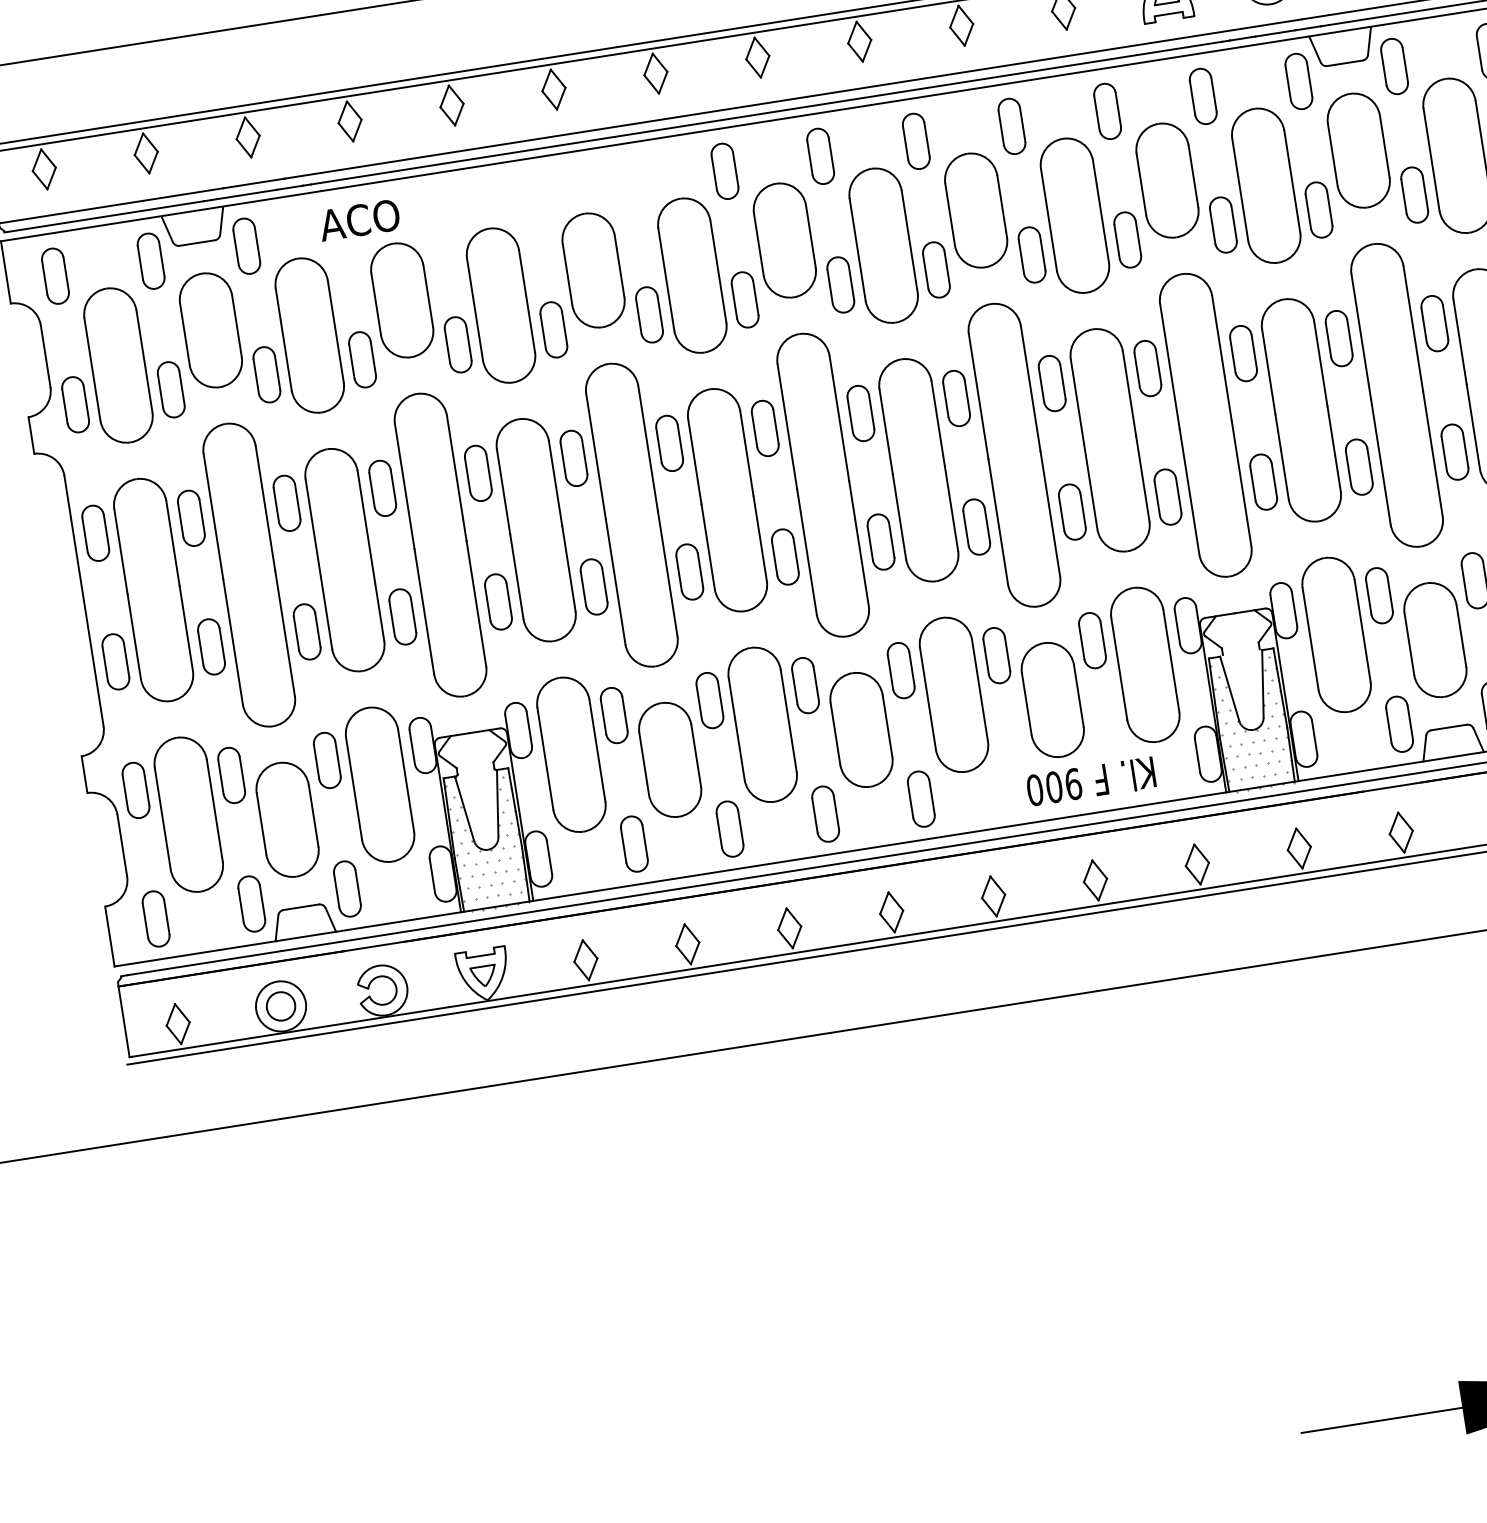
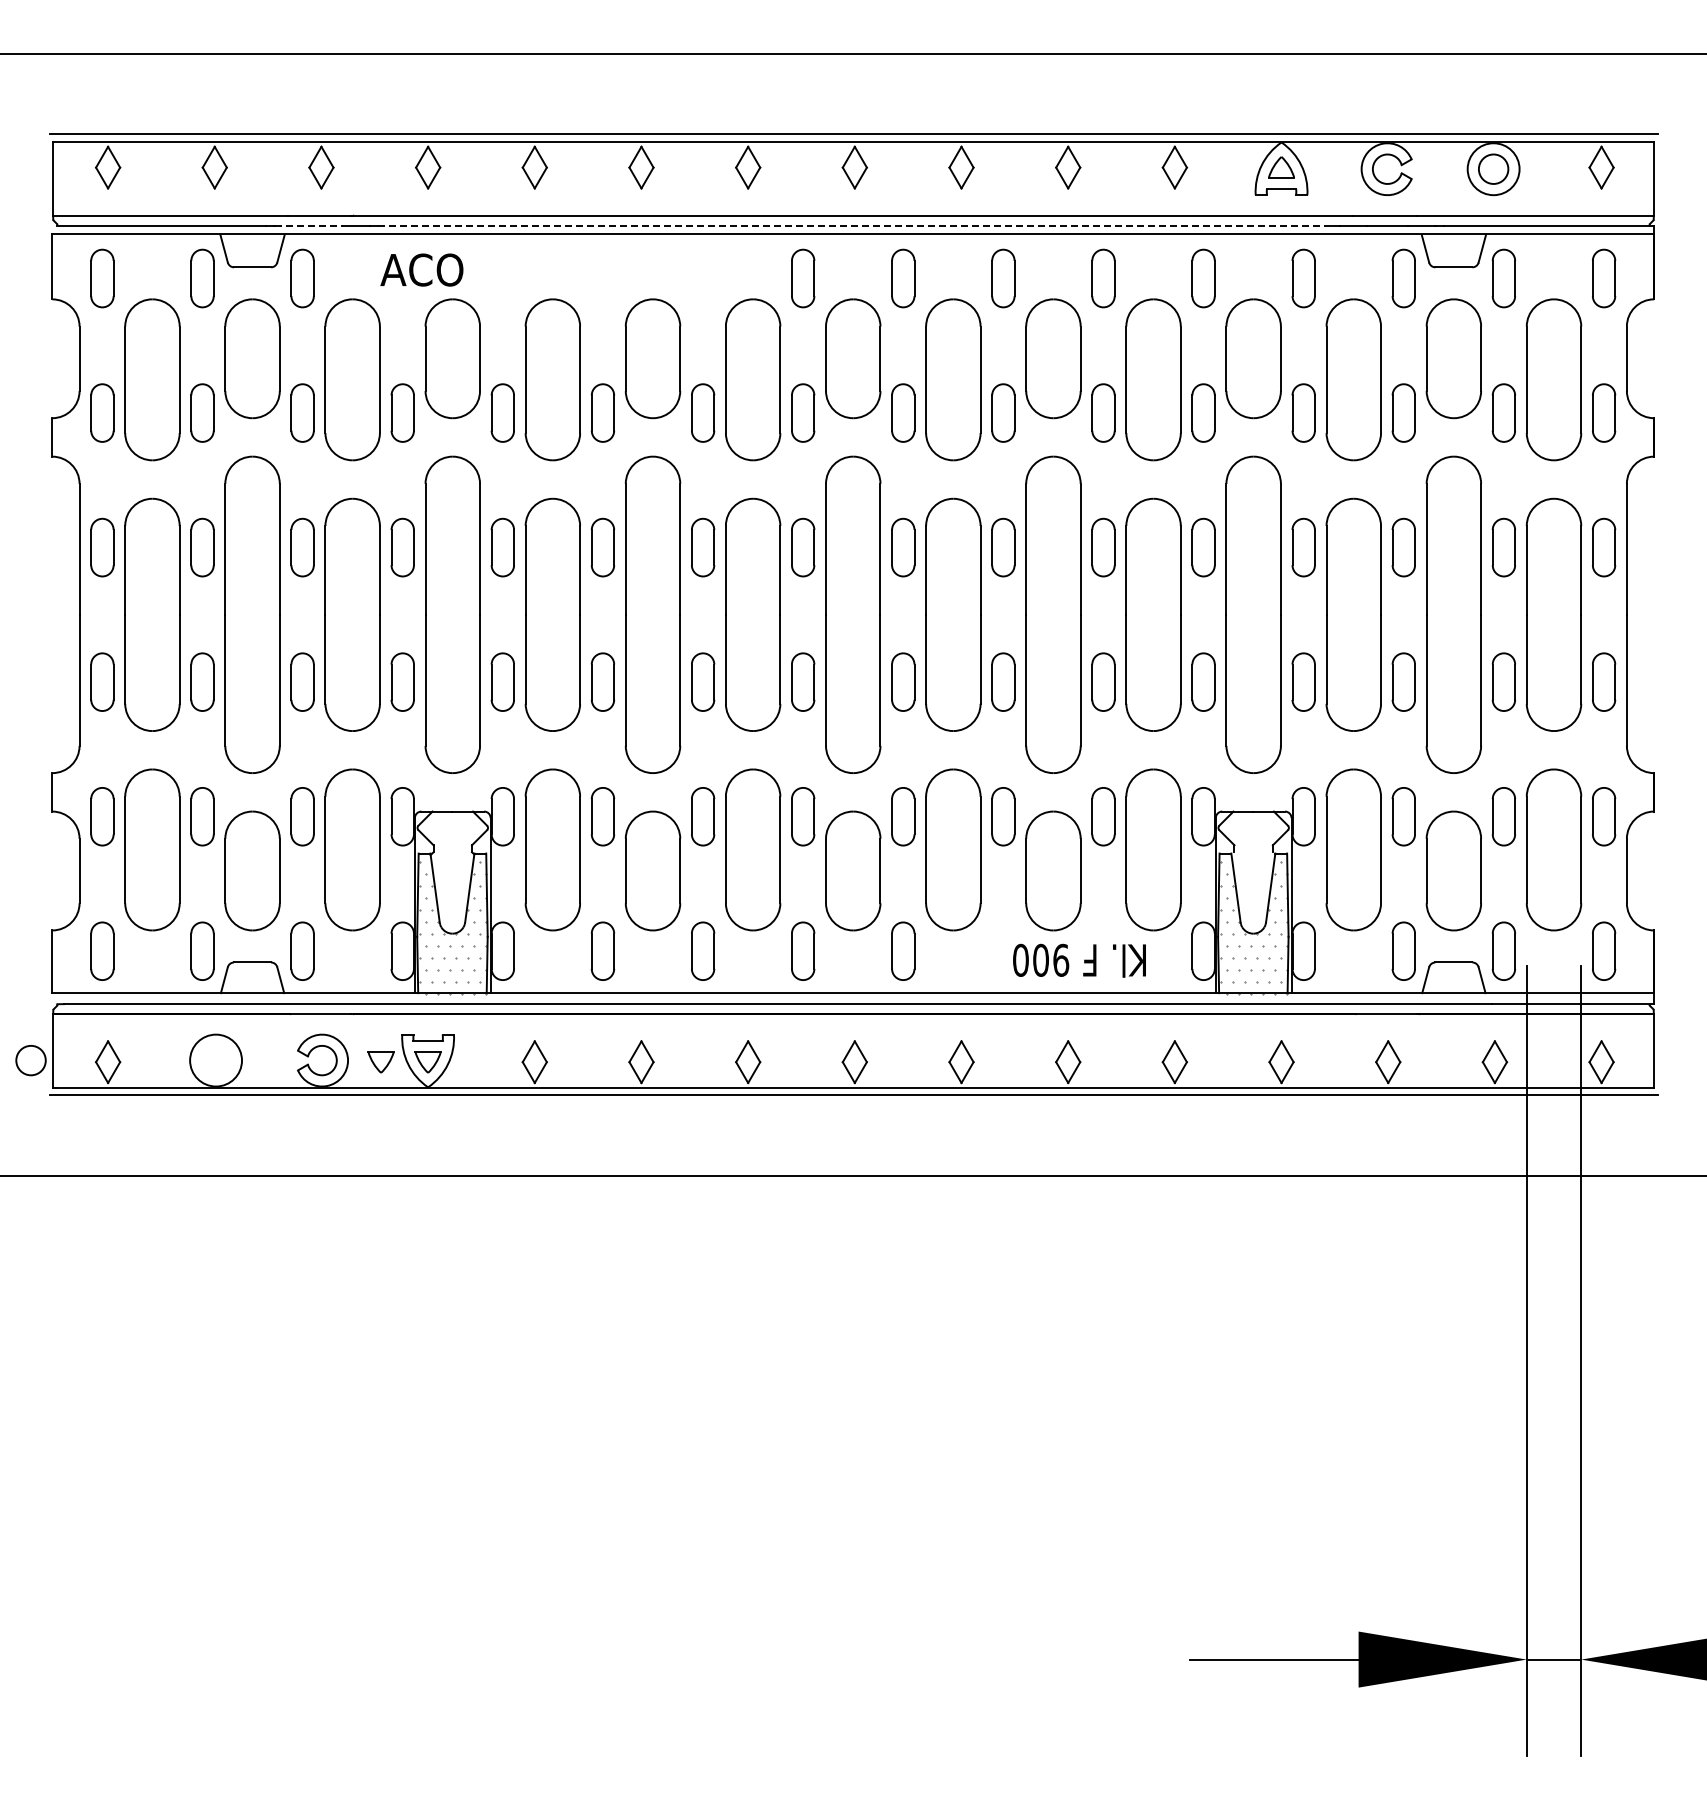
line: (766, 113) -> (854, 225), solid -> dashed
line: (245, 194) -> (309, 225), solid -> dashed
part: (438, 983) -> (380, 1062), added
circle: (280, 1006) -> (30, 1060), moved

